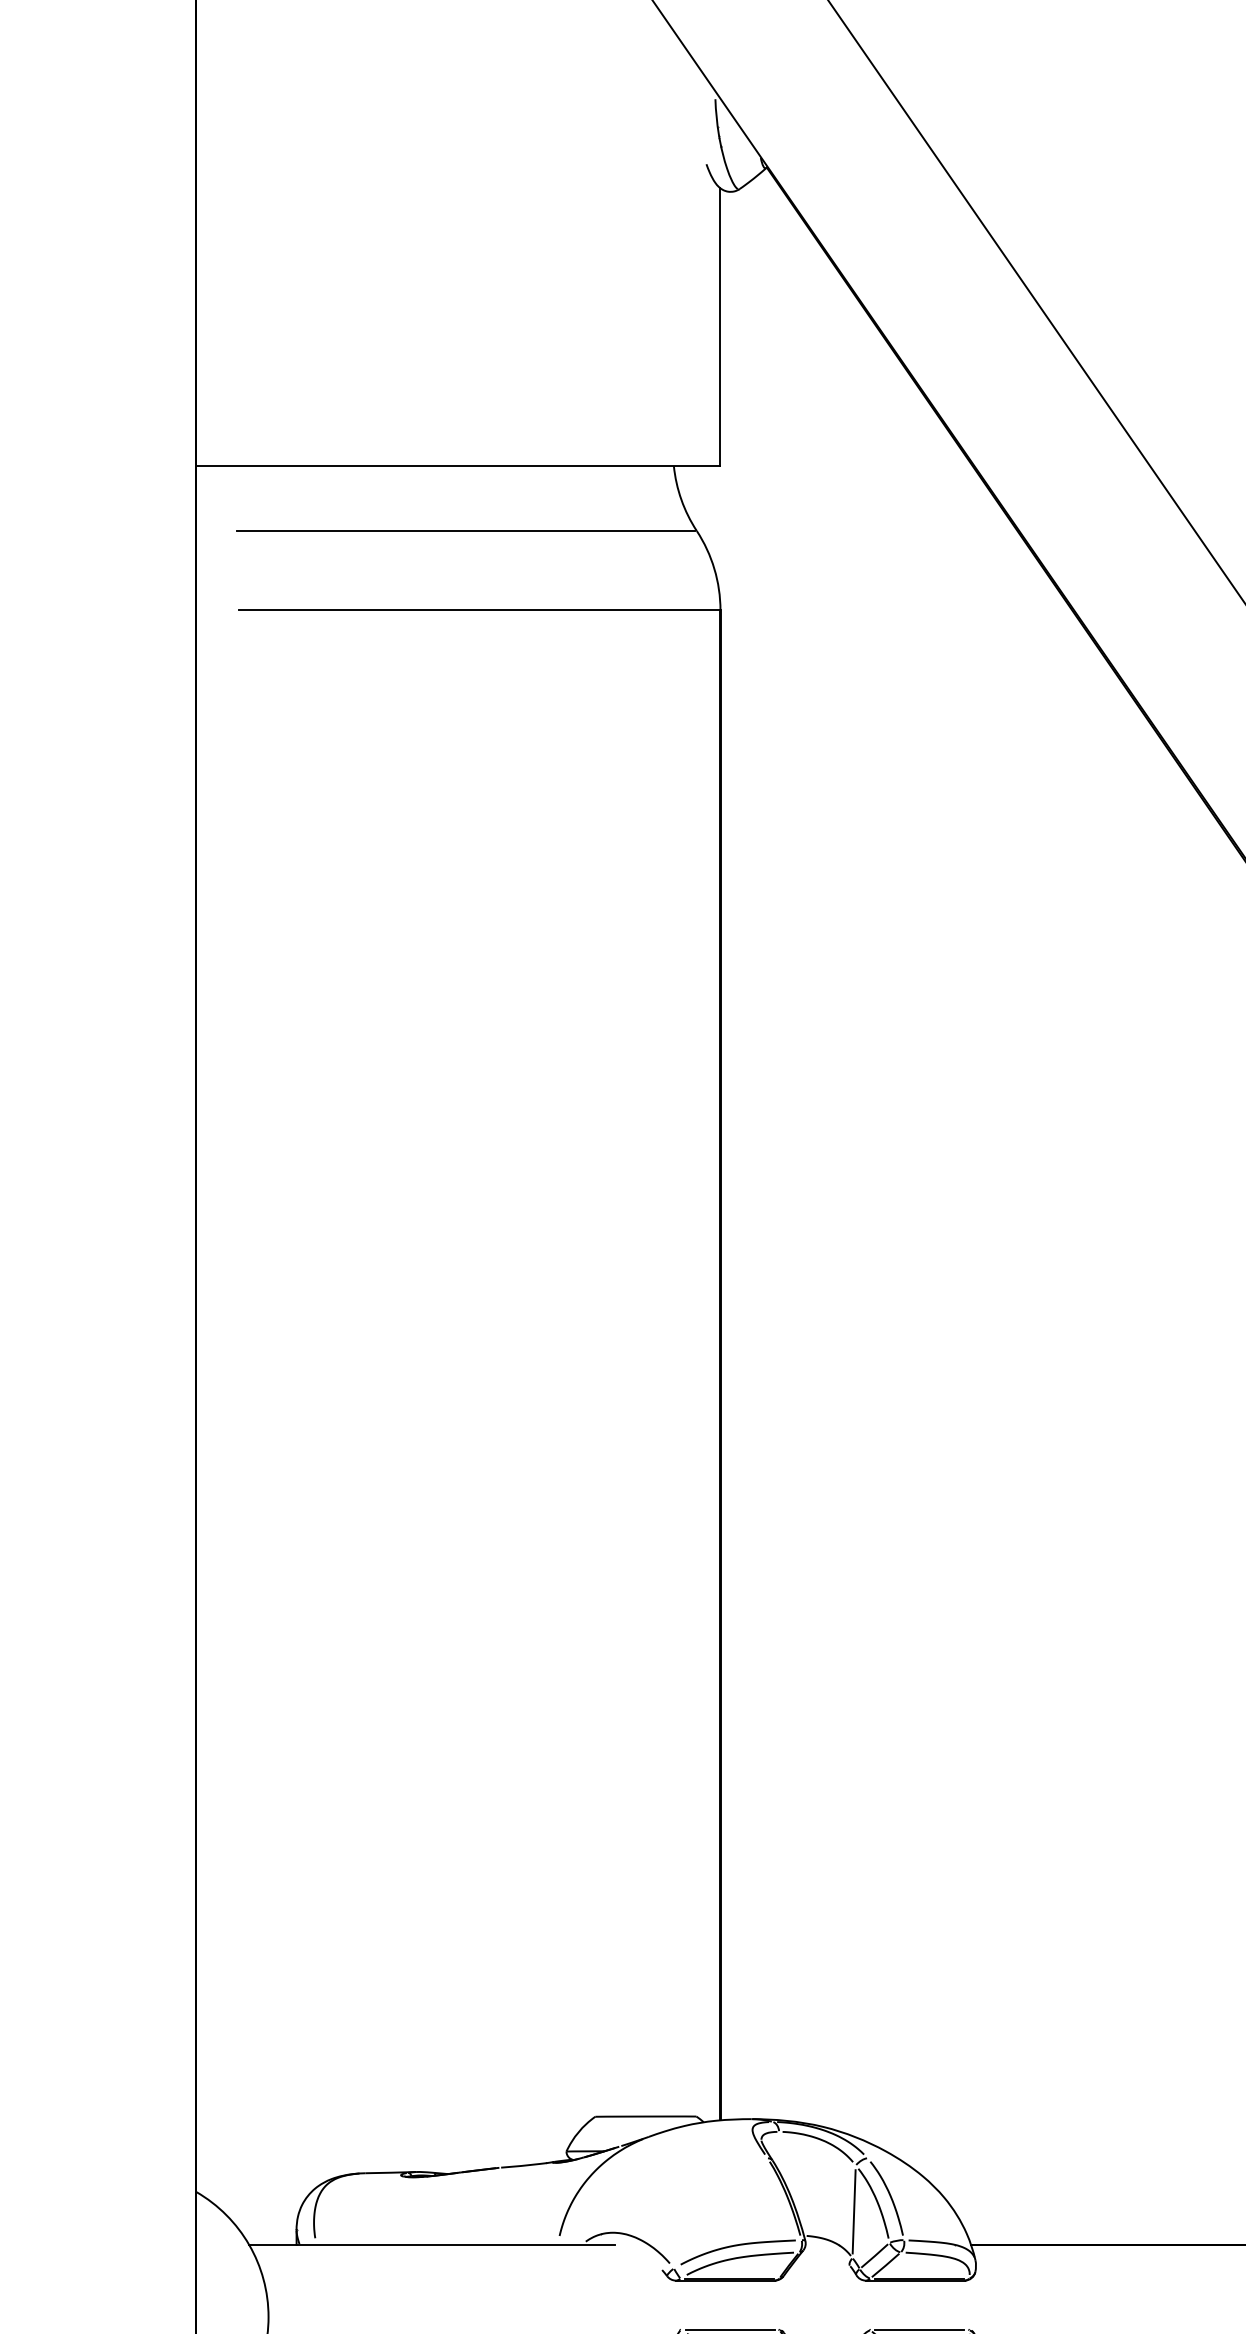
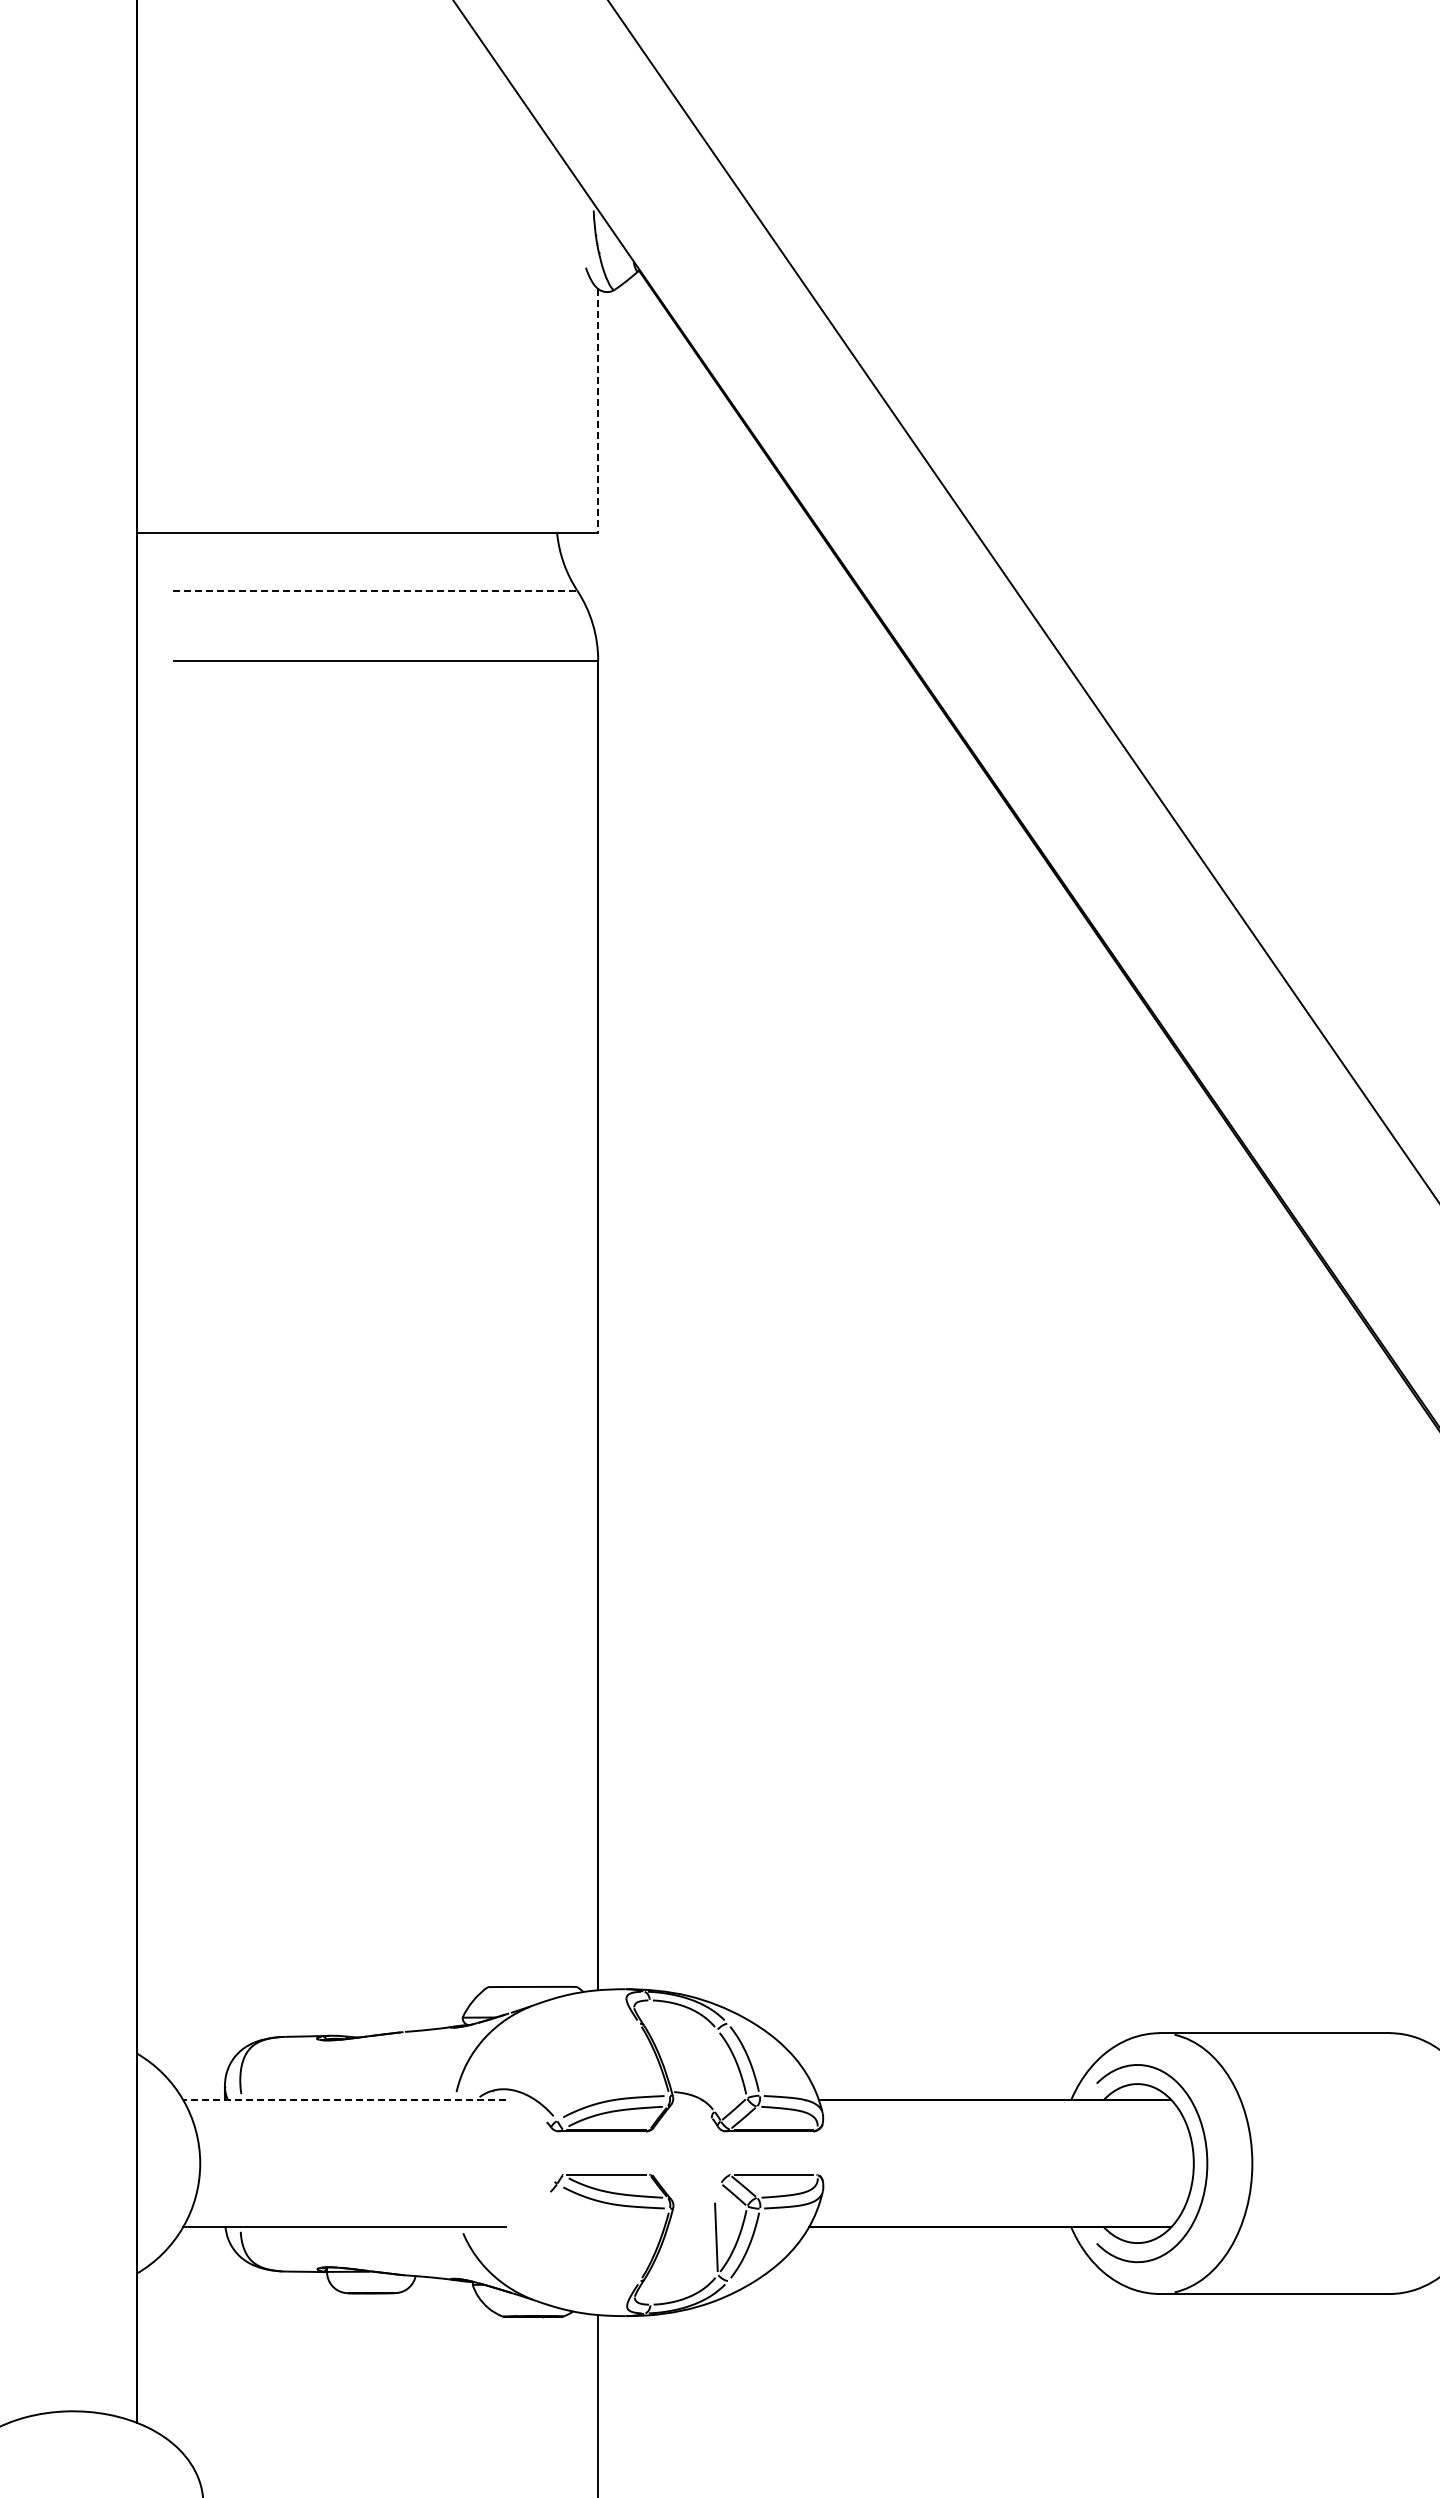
line: (720, 327) -> (598, 411), solid -> dashed
line: (466, 530) -> (374, 590), solid -> dashed
line: (853, 2211) -> (715, 2070), removed
line: (431, 2244) -> (343, 2099), solid -> dashed

